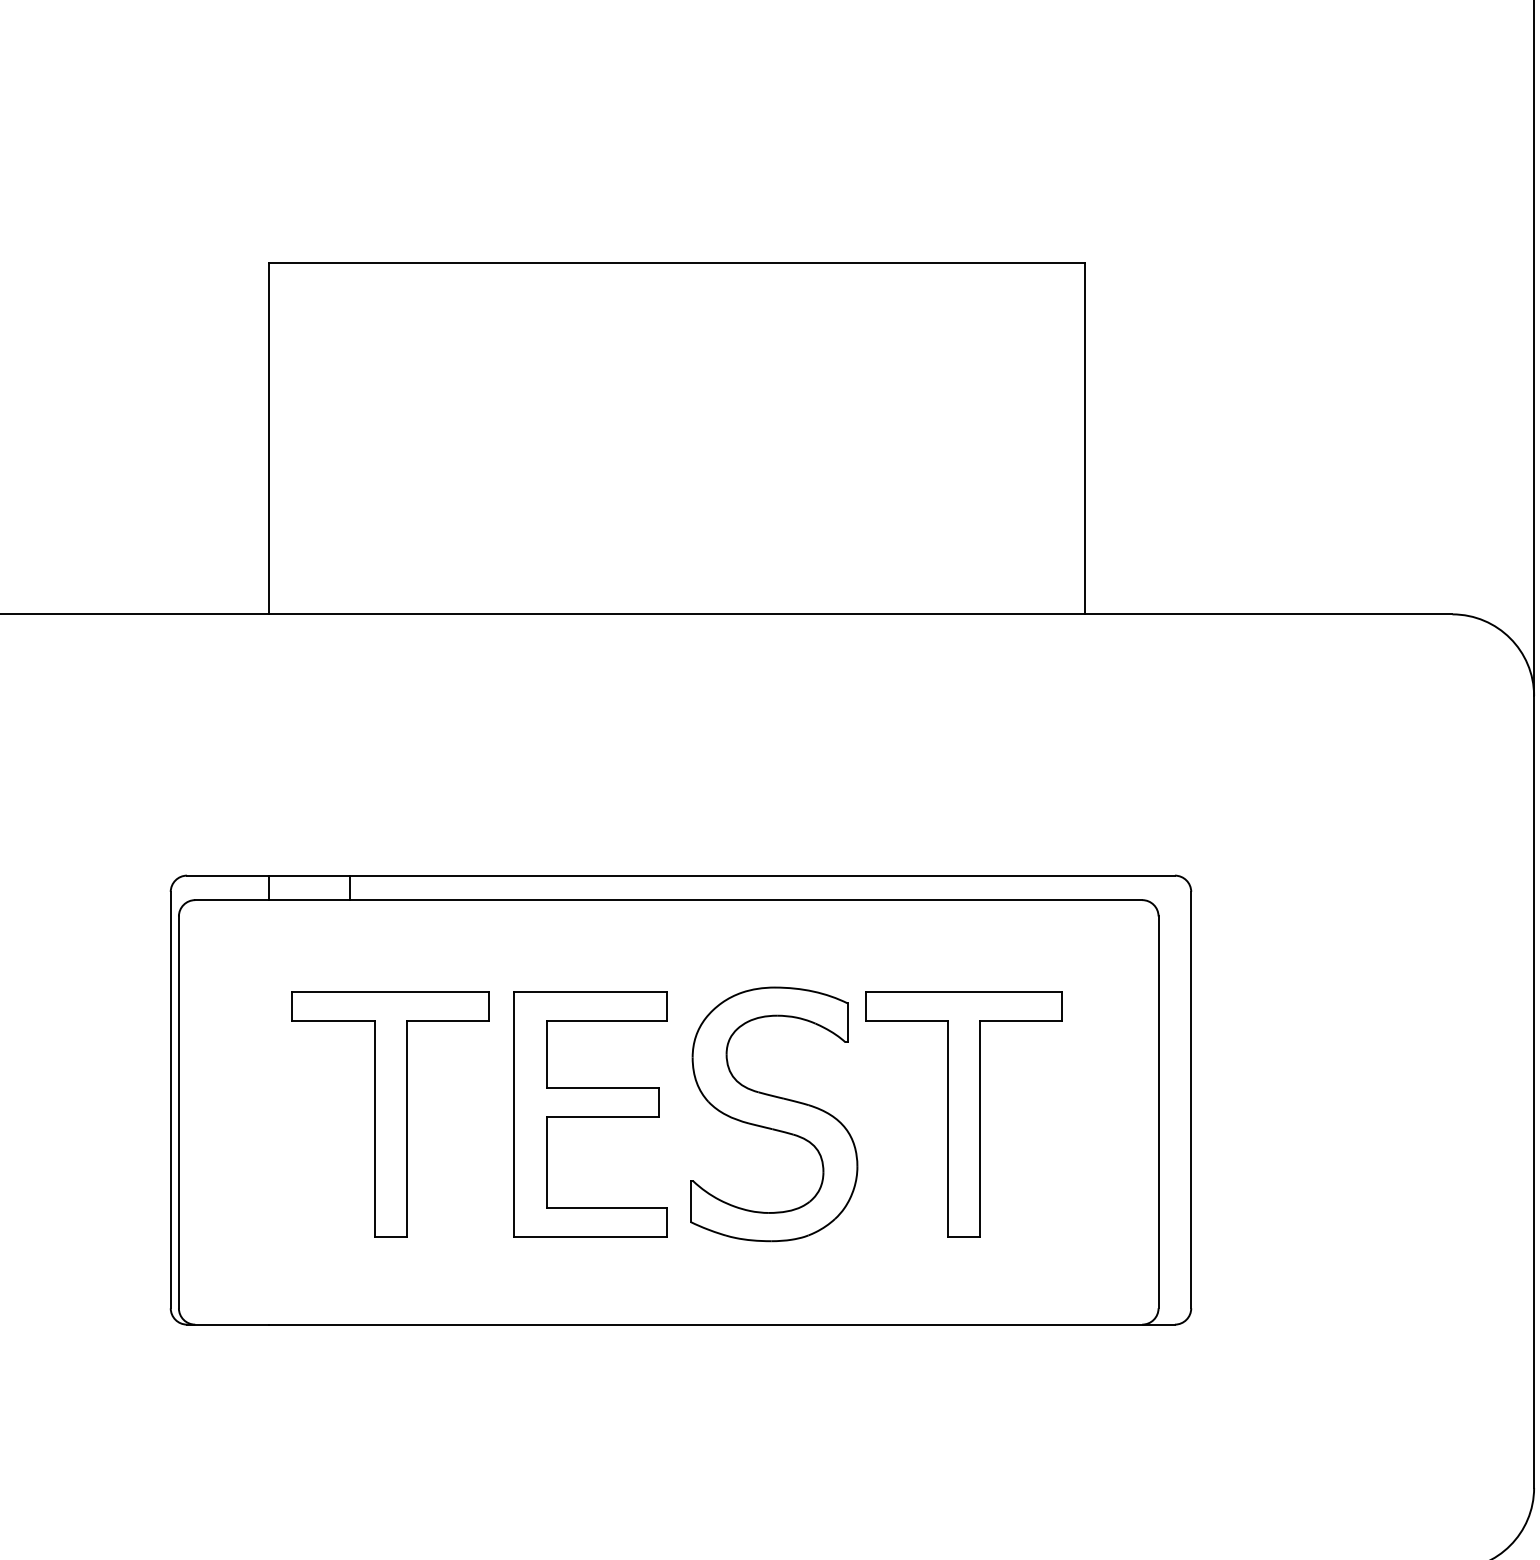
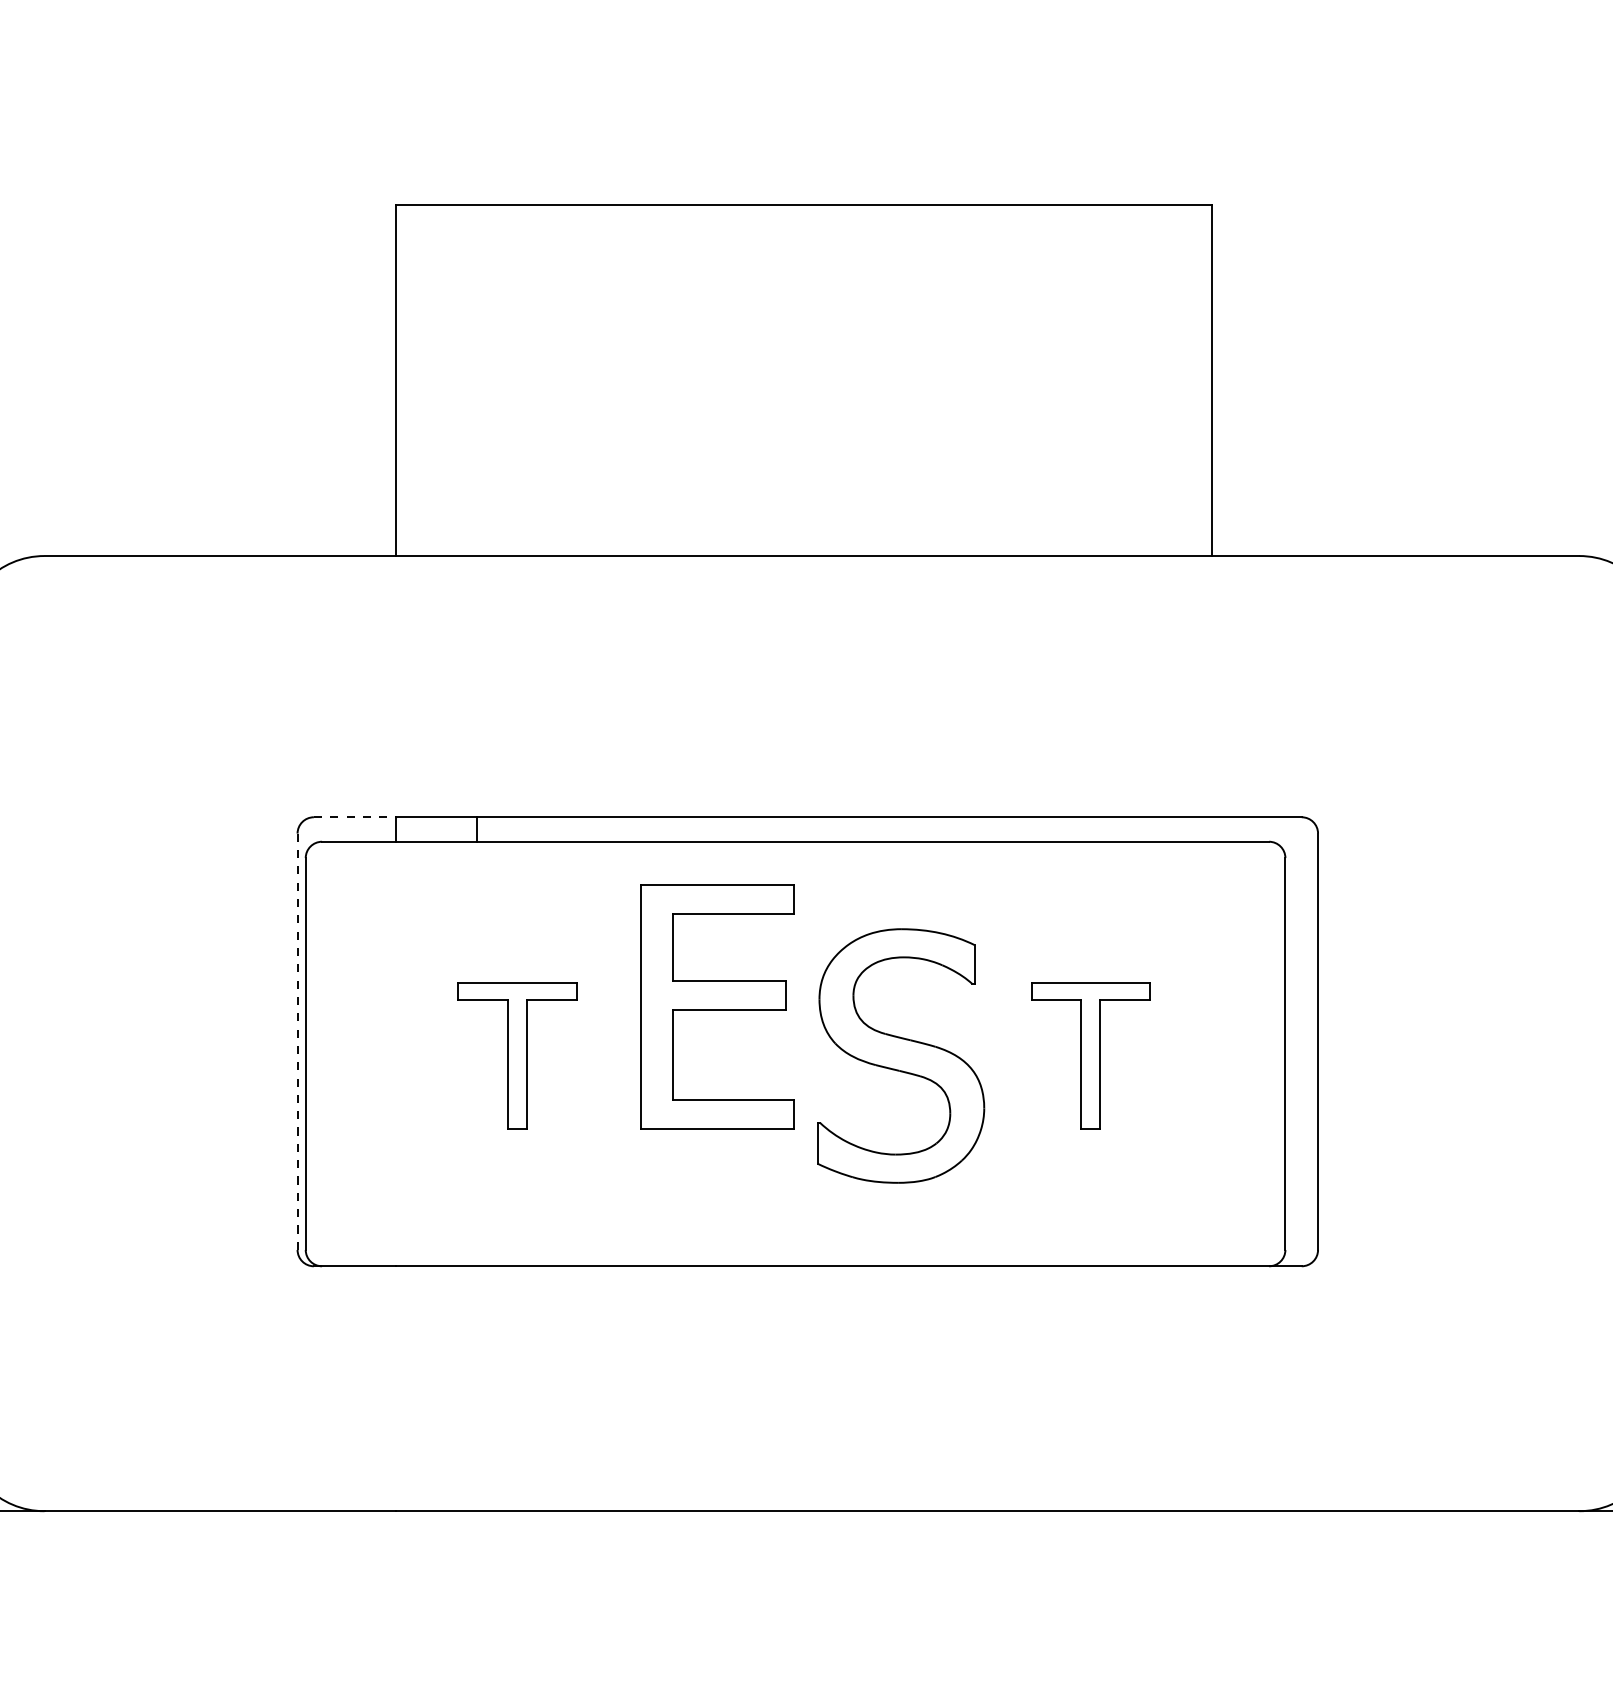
line: (227, 875) -> (354, 817), solid -> dashed
line: (170, 1099) -> (297, 1041), solid -> dashed
part: (390, 1113) -> (517, 1055), size x0.6
part: (590, 1113) -> (717, 1006), moved
part: (963, 1113) -> (1090, 1055), size x0.6

